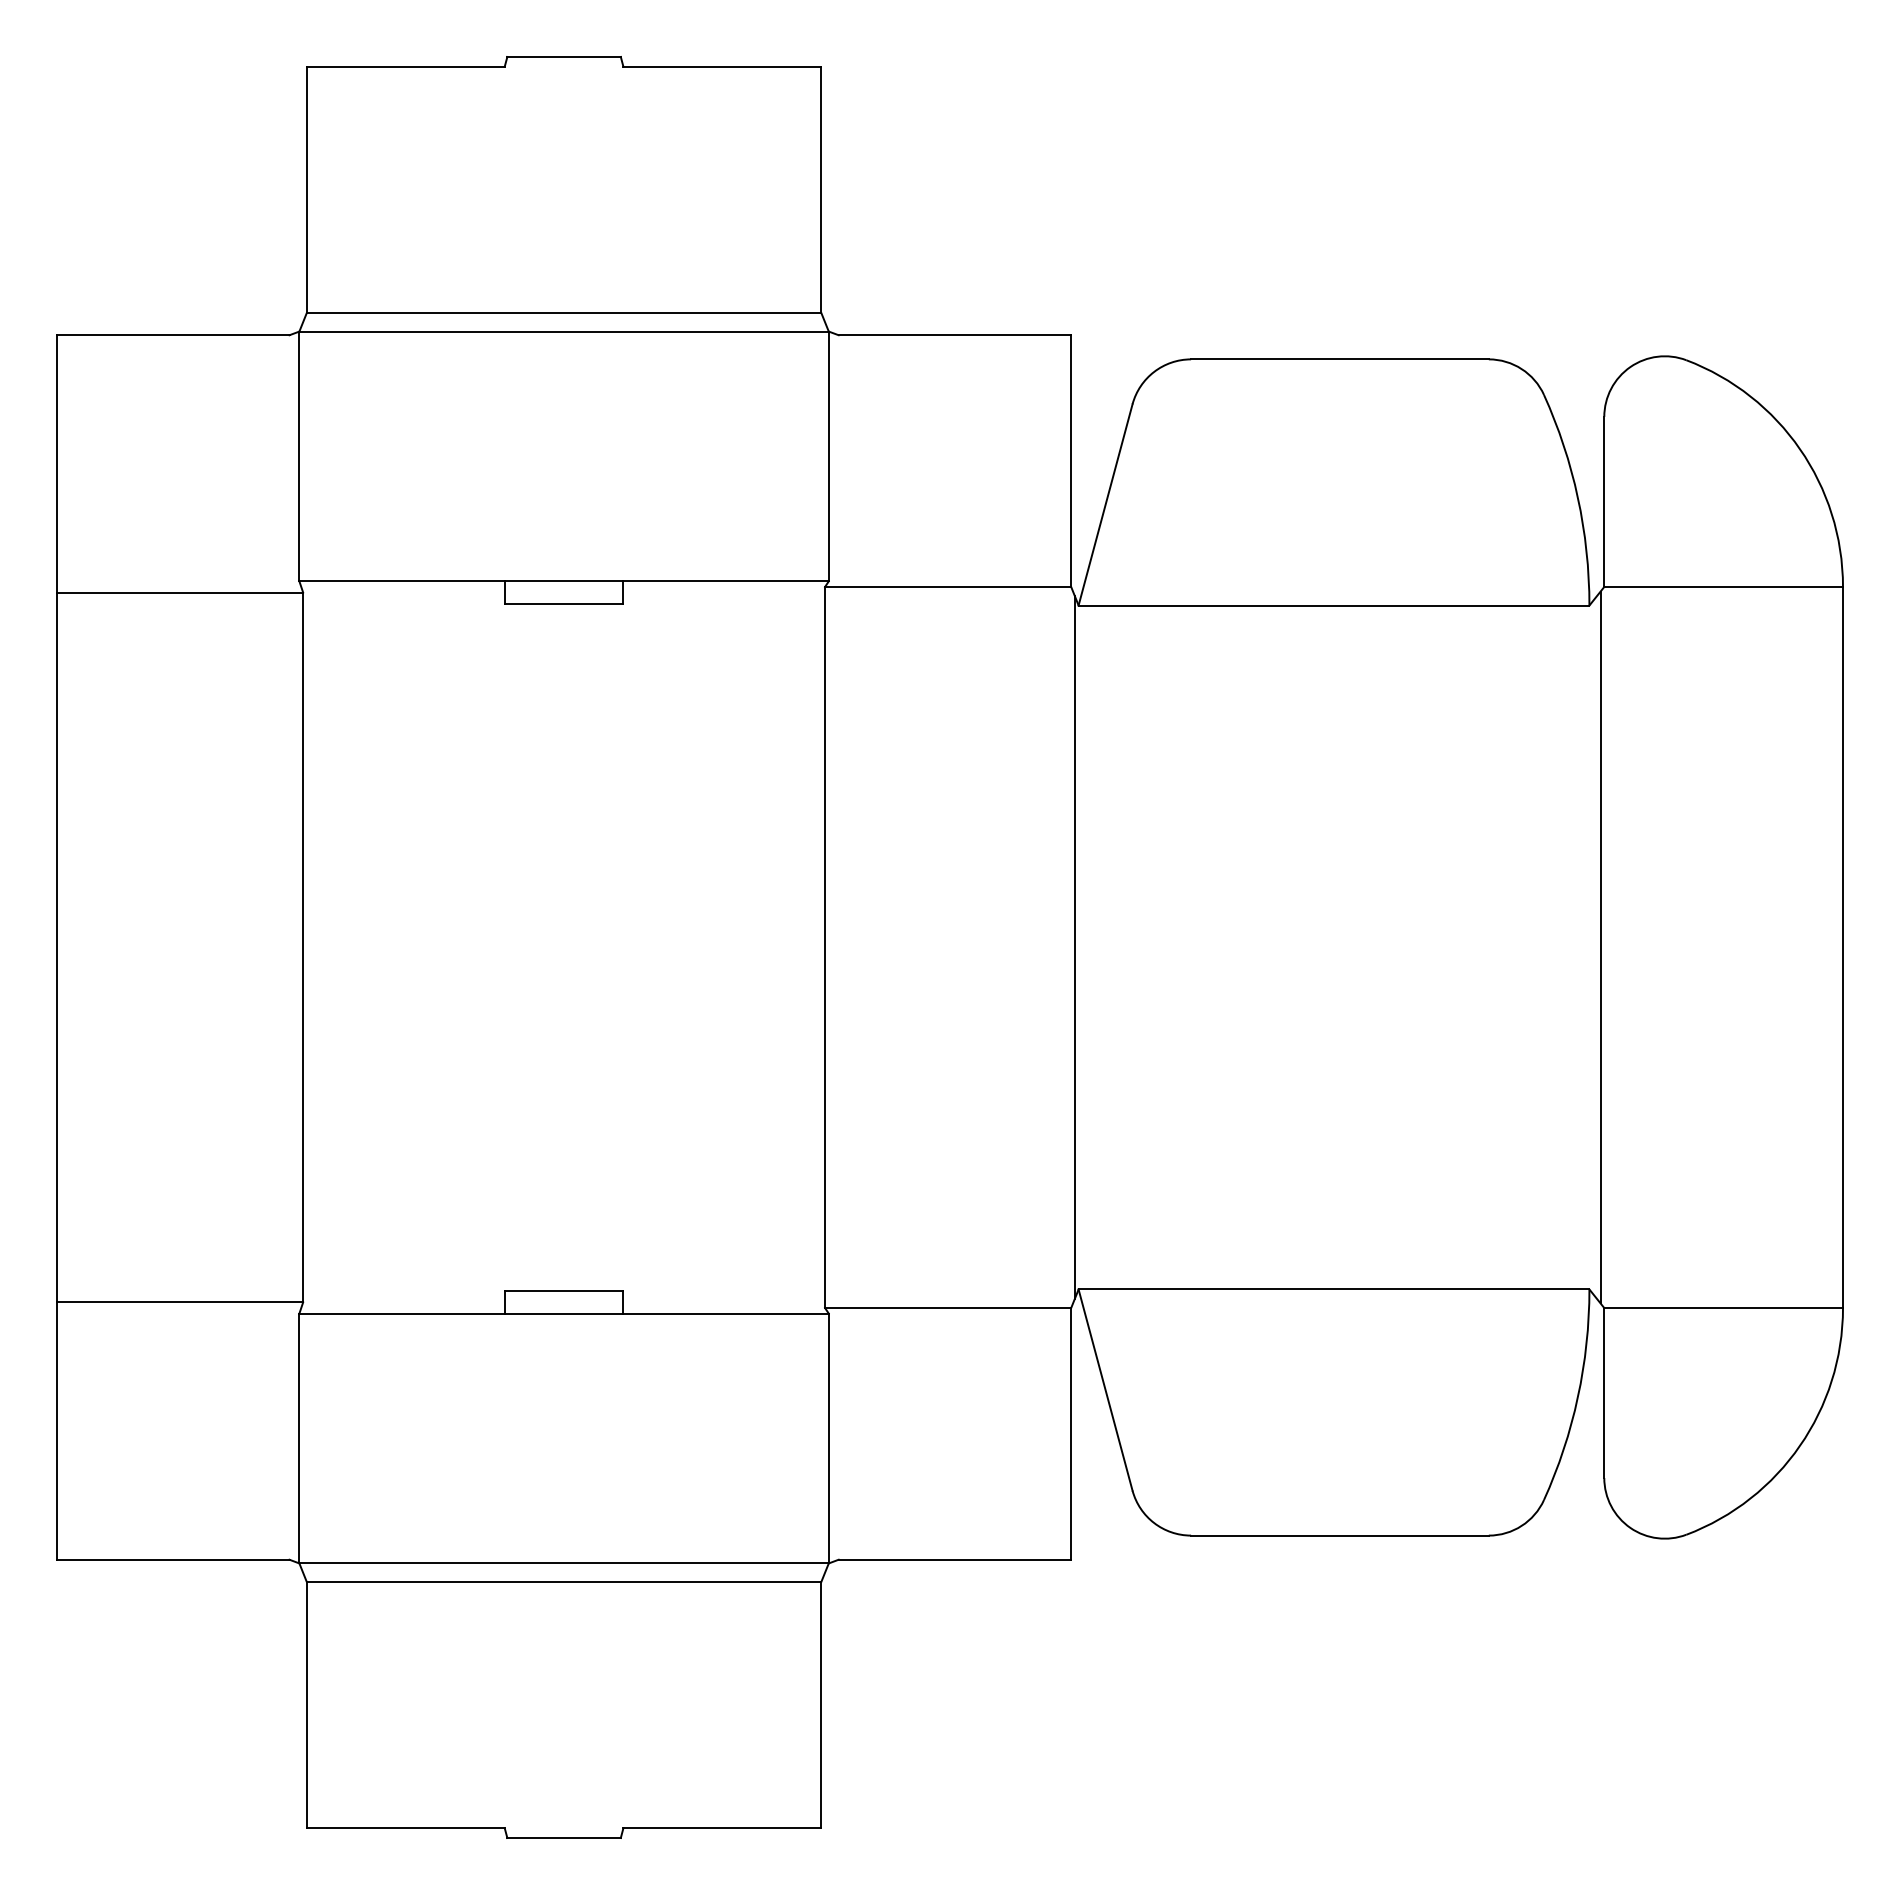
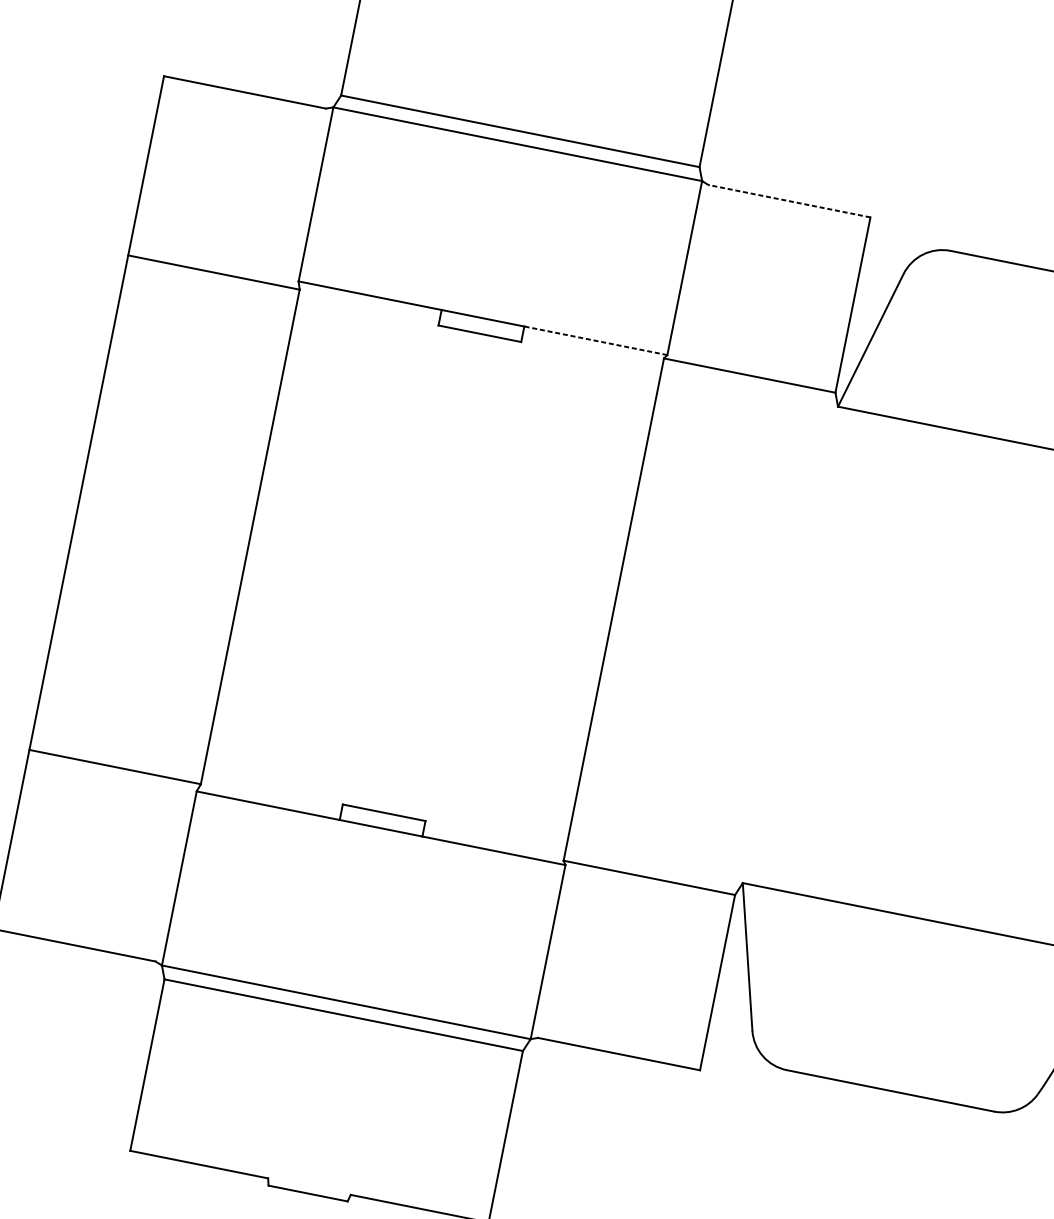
line: (954, 335) -> (789, 201), solid -> dashed
line: (726, 581) -> (596, 340), solid -> dashed
line: (1074, 947) -> (787, 644), removed

